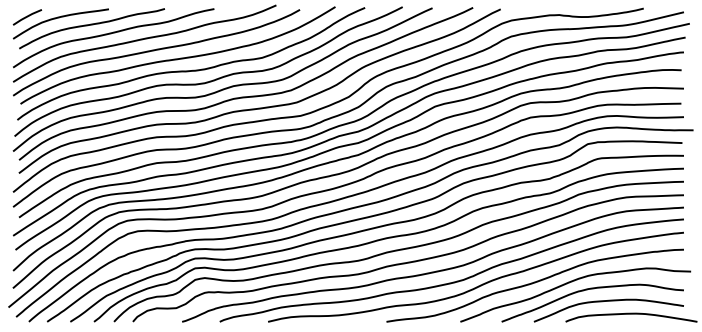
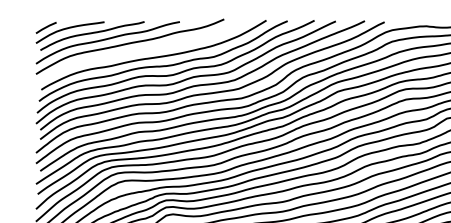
curve: (156, 50) -> (138, 51), removed

